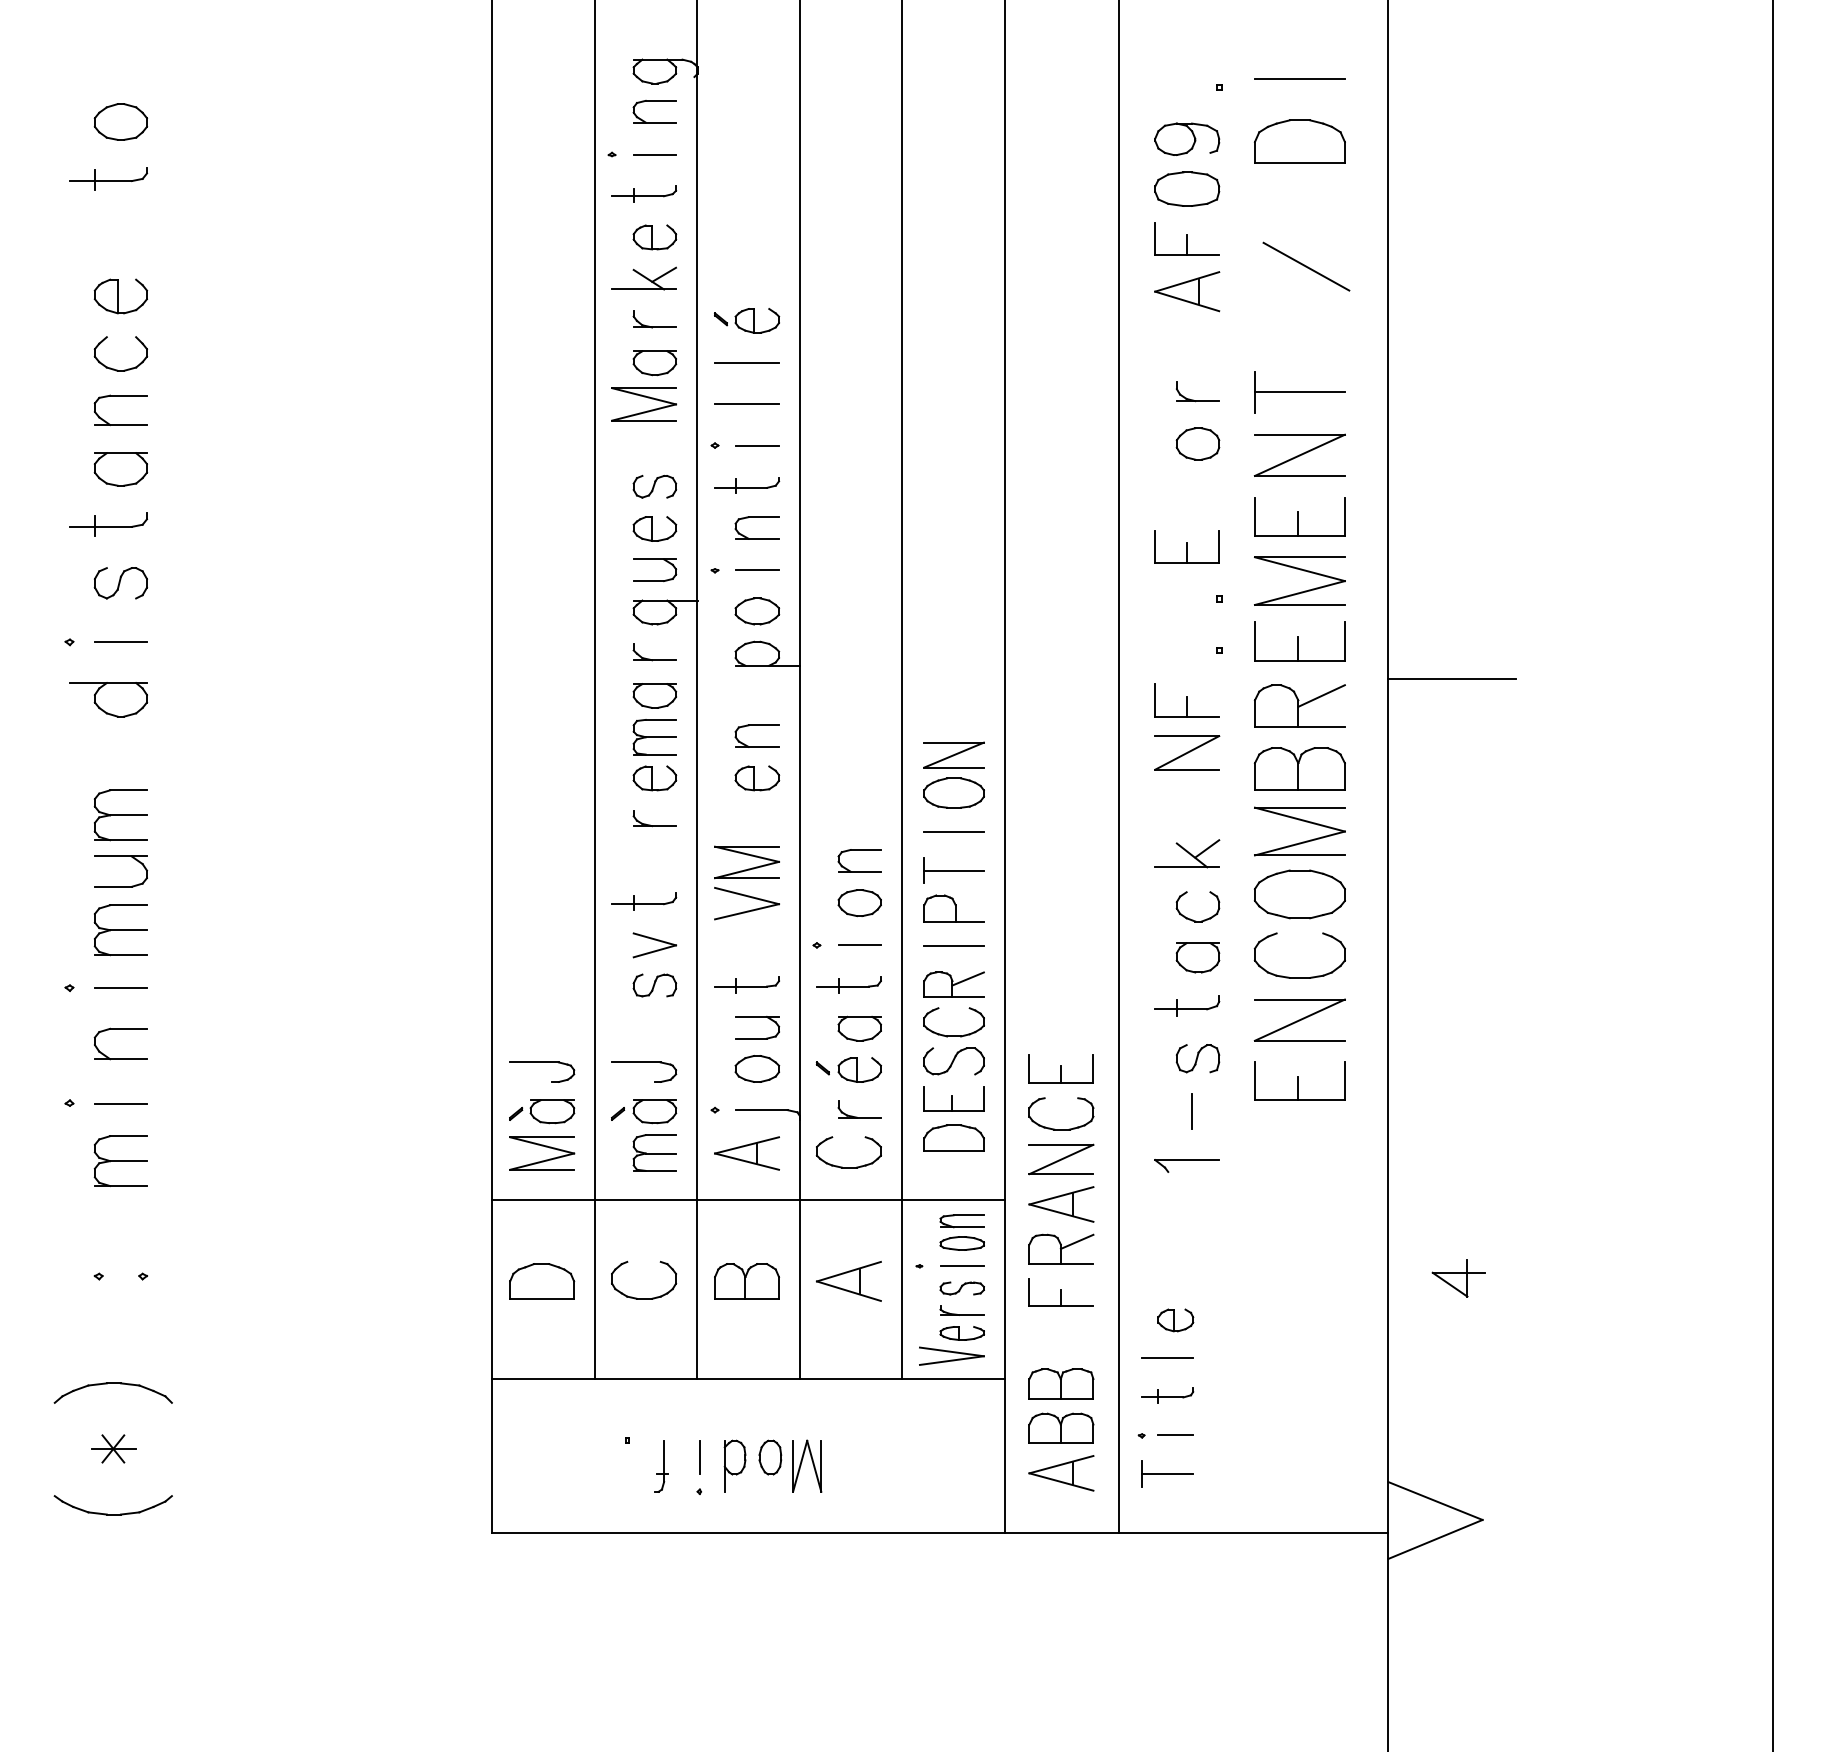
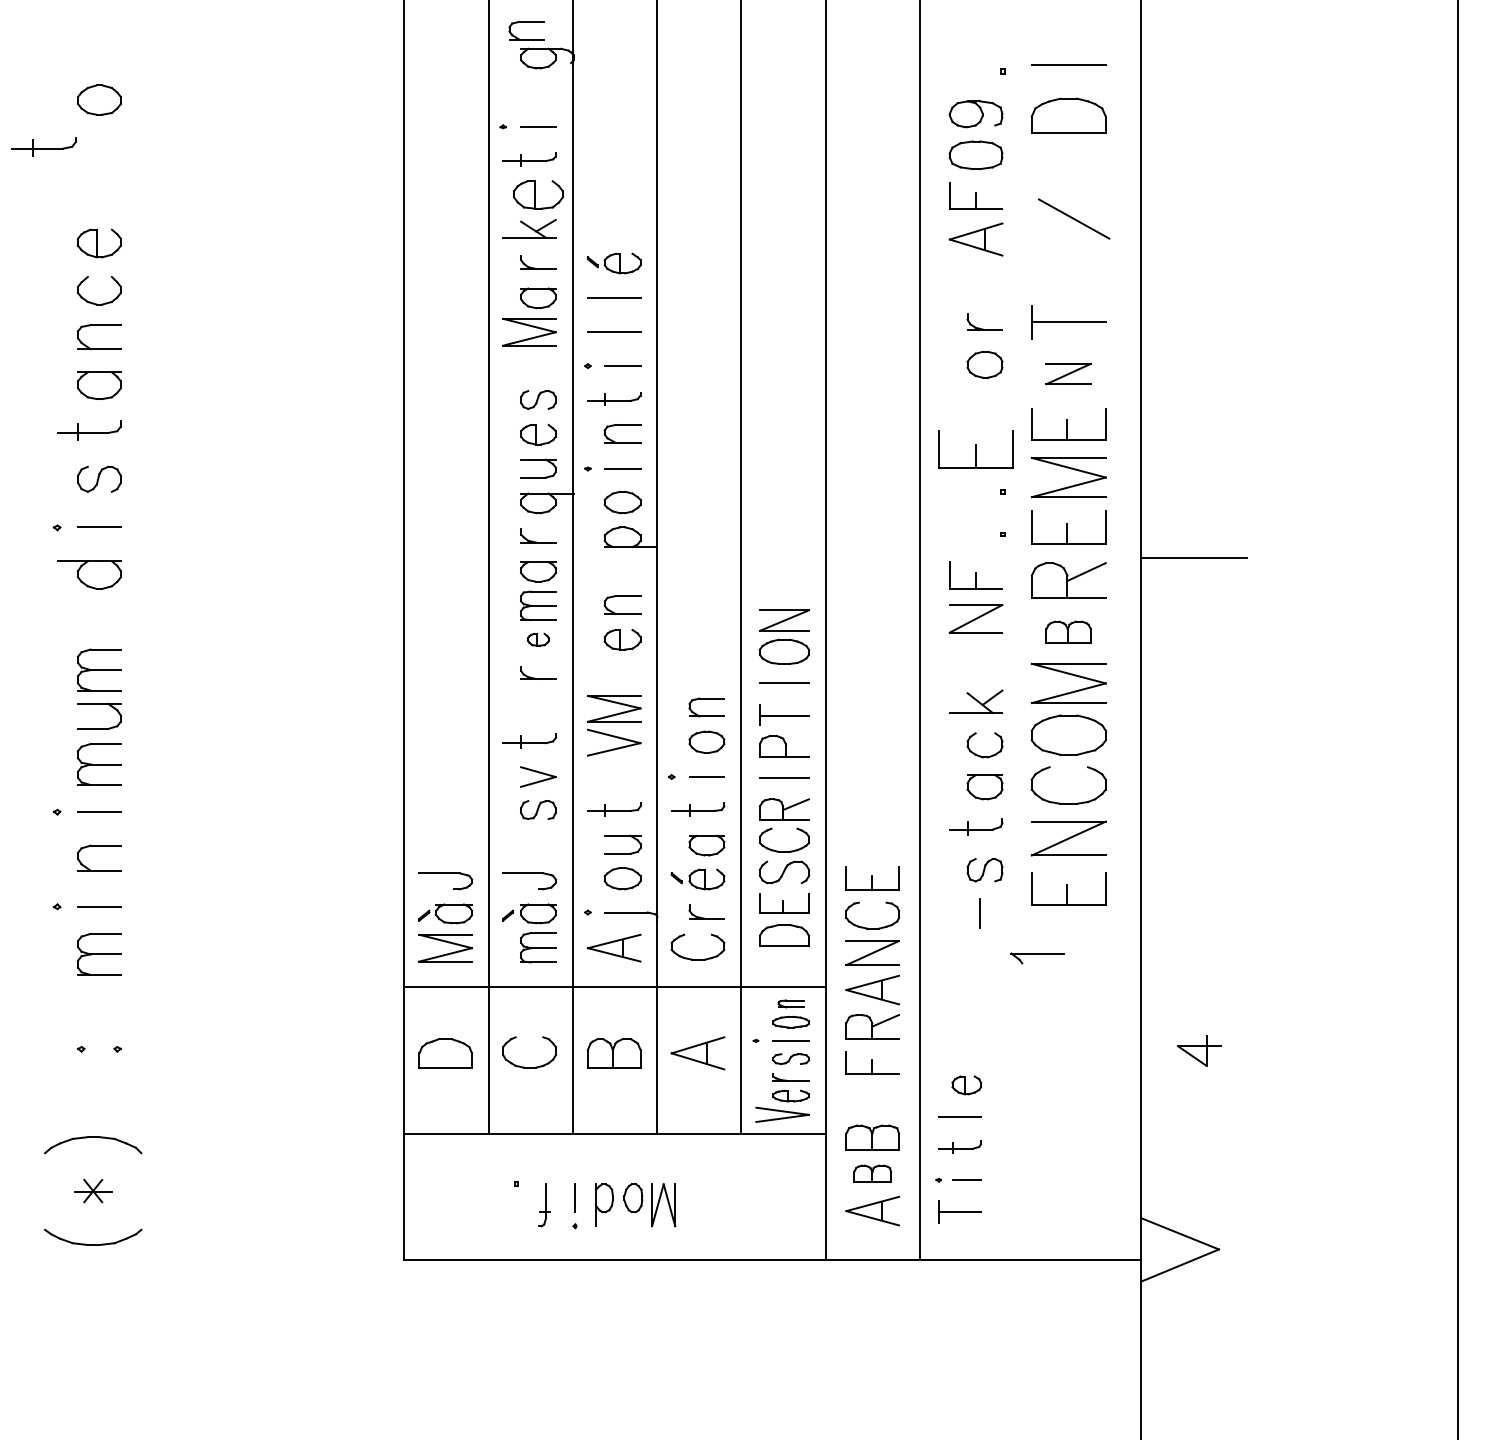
part: (654, 101) -> (526, 22), moved
part: (108, 178) -> (43, 146), moved
part: (654, 237) -> (538, 195), size x1.4
part: (1299, 454) -> (1068, 373), size x0.6
part: (1186, 546) -> (975, 449), size x1.4
part: (1299, 768) -> (1068, 631), size x0.6
part: (654, 778) -> (538, 639), size x0.6
part: (1186, 1165) -> (1037, 958), moved
part: (961, 1221) -> (790, 1004), size x0.7
part: (1061, 1427) -> (872, 1173), size x0.7

